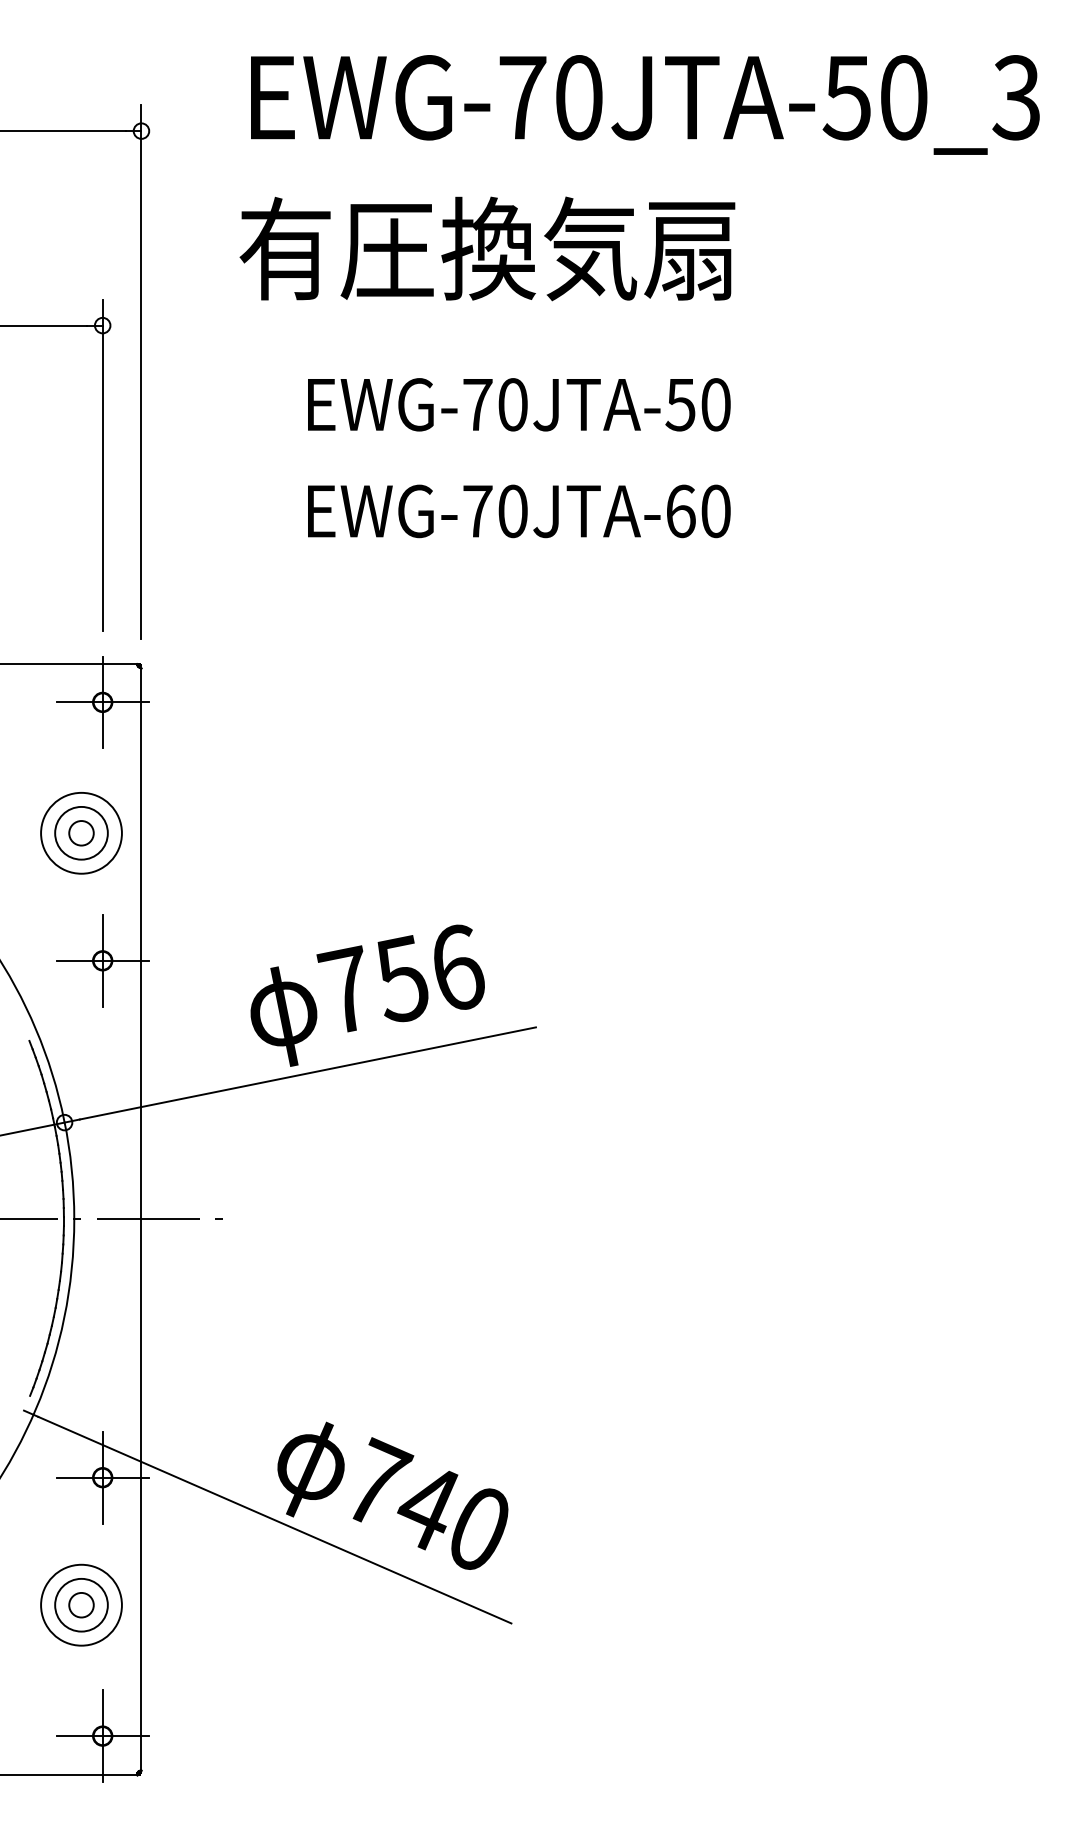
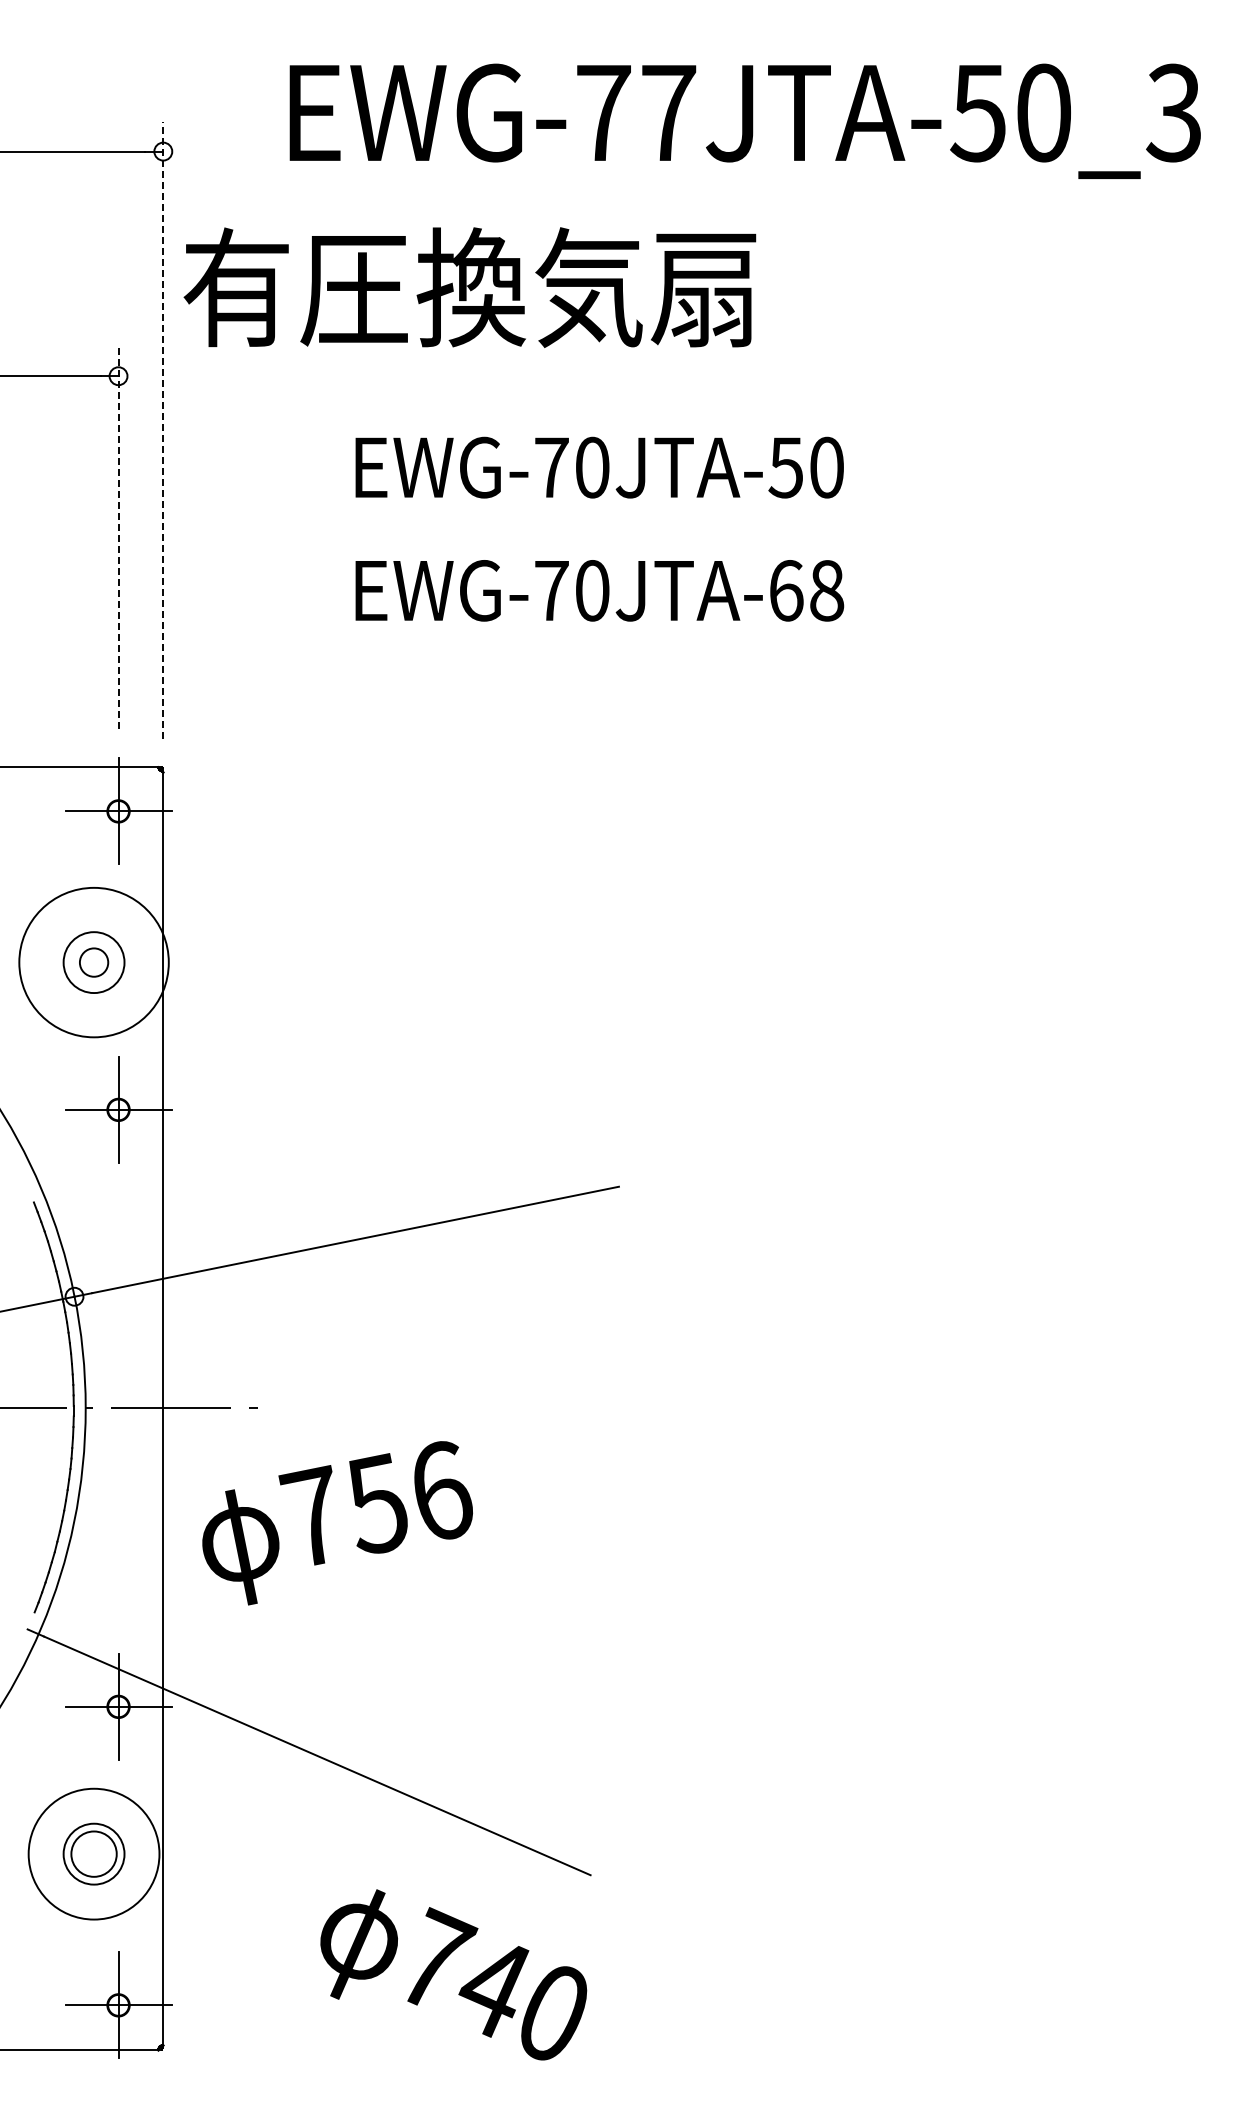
text: (579, 97) -> (669, 112), EWG-70JTA-50_3 -> EWG-77JTA-50_3
text: (487, 248) -> (469, 287), moved
line: (141, 371) -> (163, 429), solid -> dashed
line: (102, 464) -> (118, 536), solid -> dashed
text: (716, 511) -> (827, 590), EWG-70JTA-60 -> EWG-70JTA-68
circle: (81, 833) -> (93, 962), size x1.6
text: (367, 995) -> (337, 1523), moved
text: (392, 1495) -> (453, 1974), moved
circle: (81, 1604) -> (93, 1853), size x1.4
circle: (81, 1605) -> (93, 1854), size x1.6

